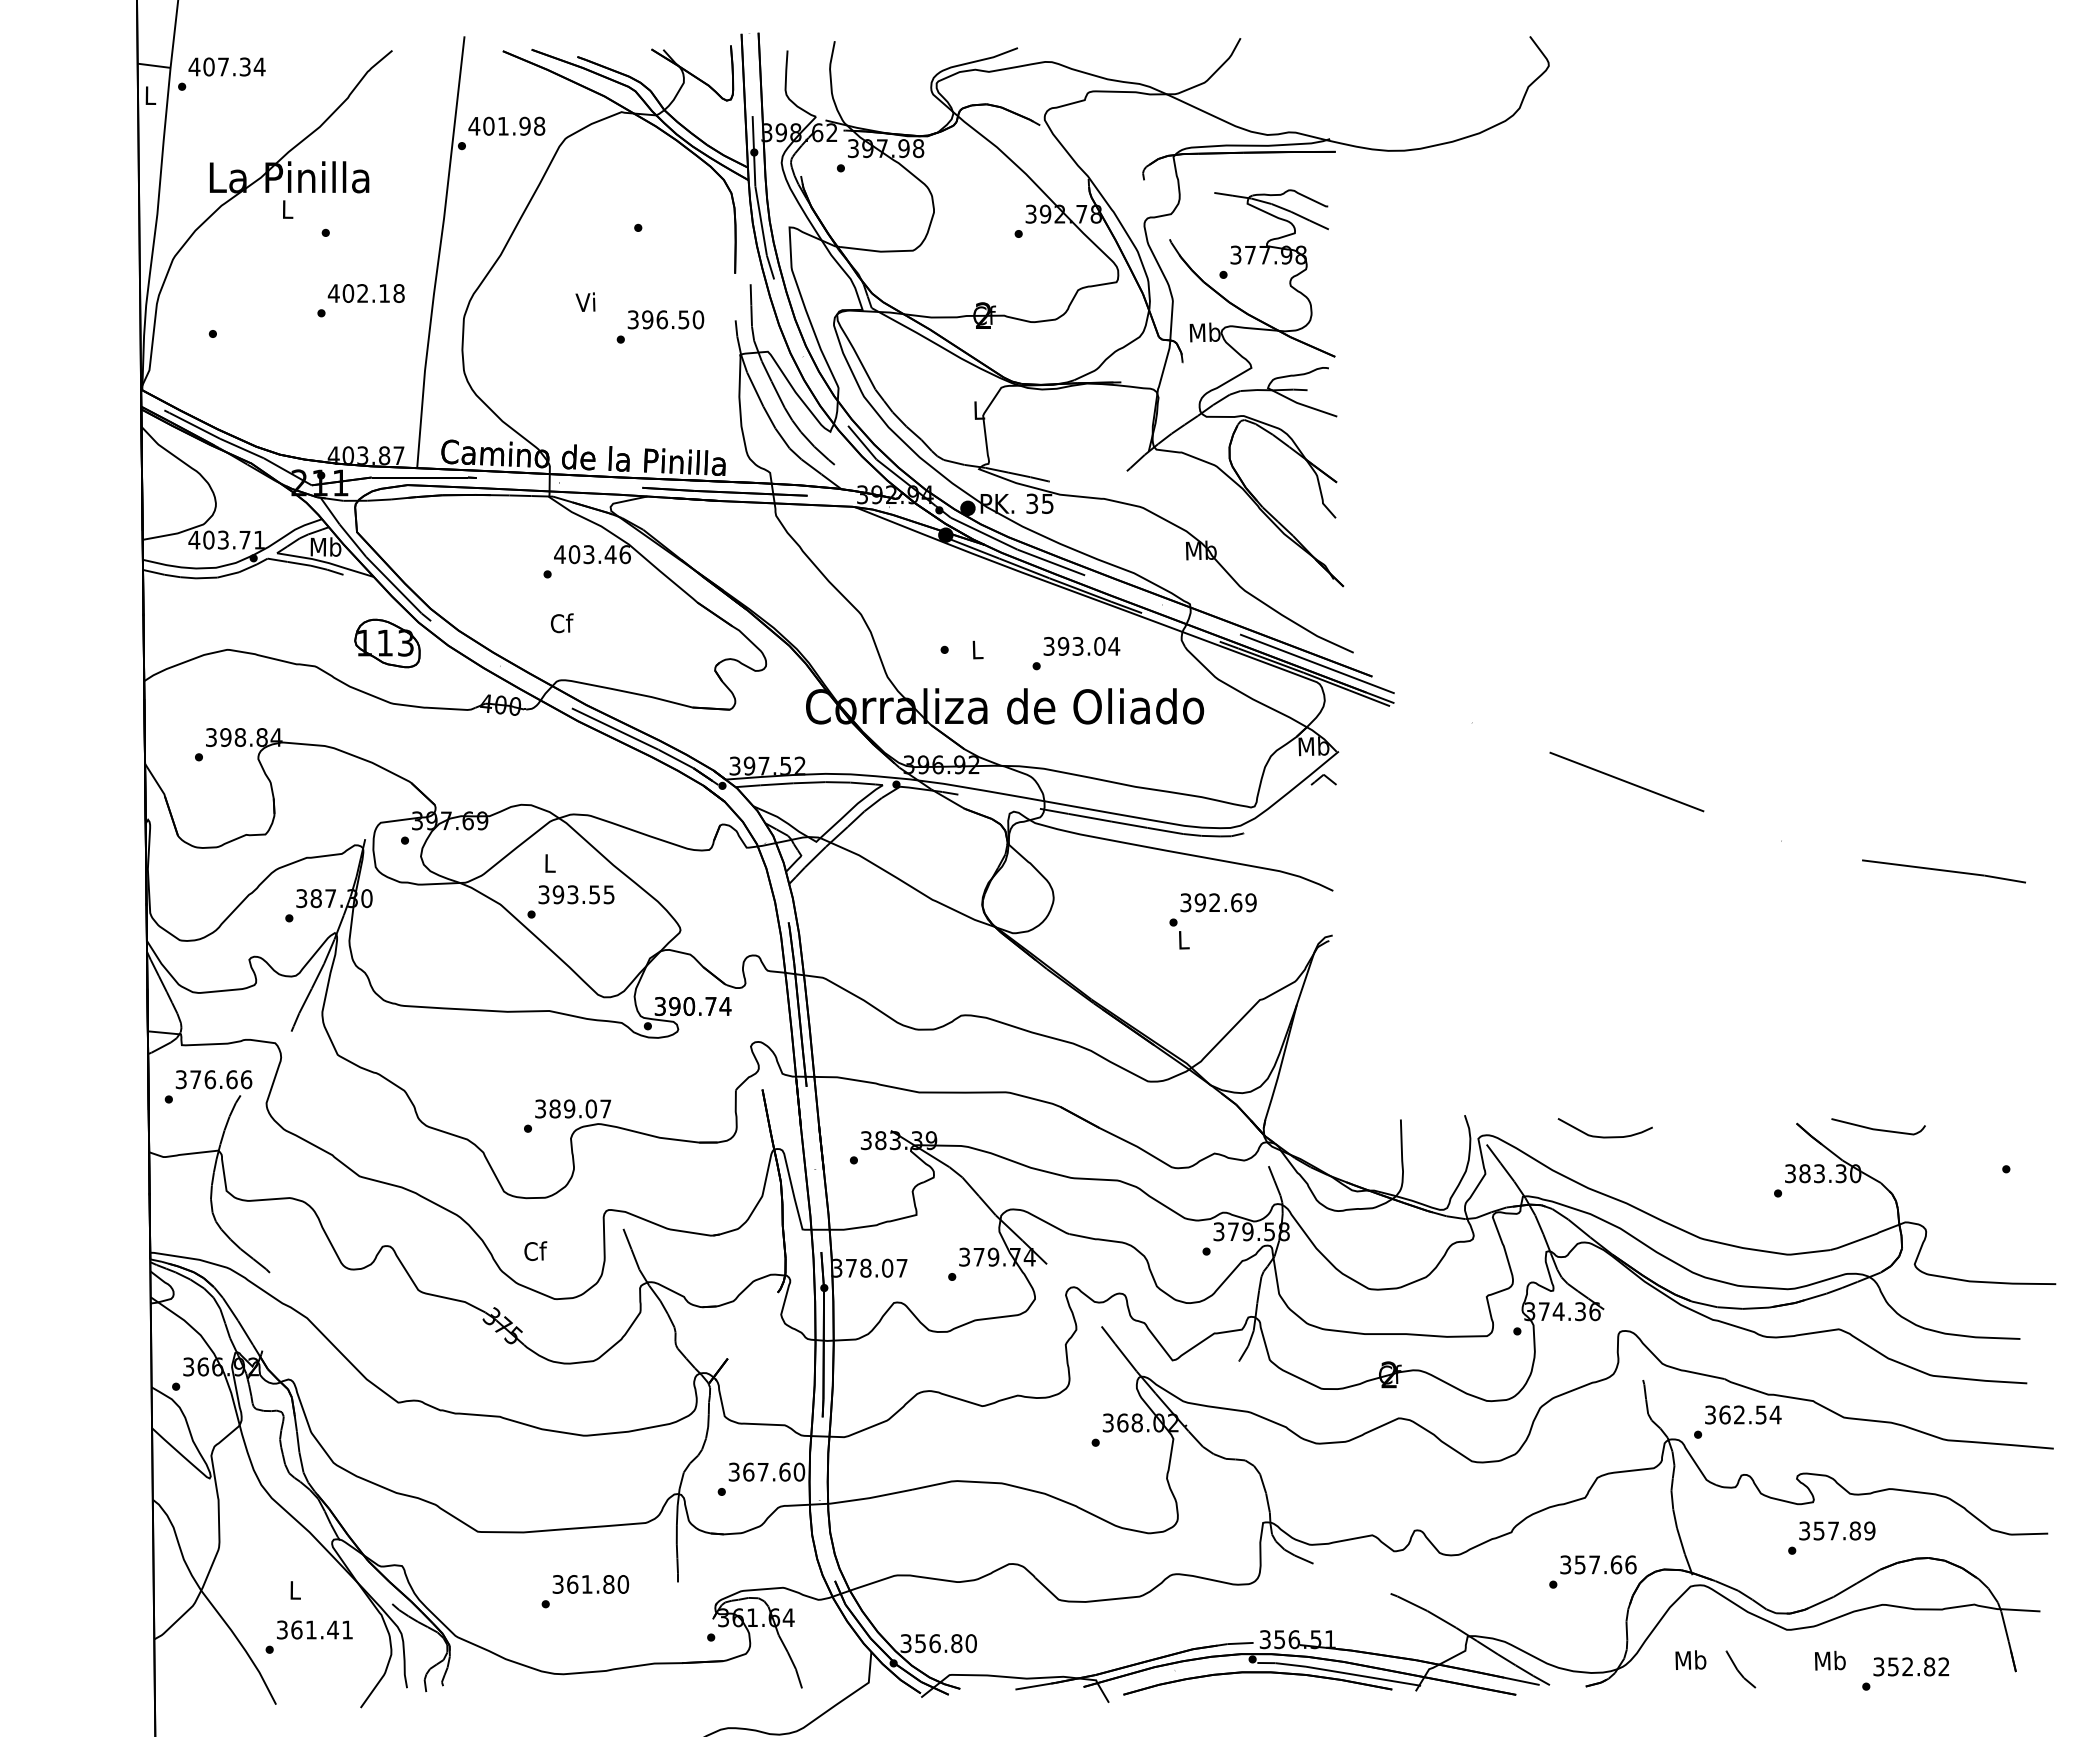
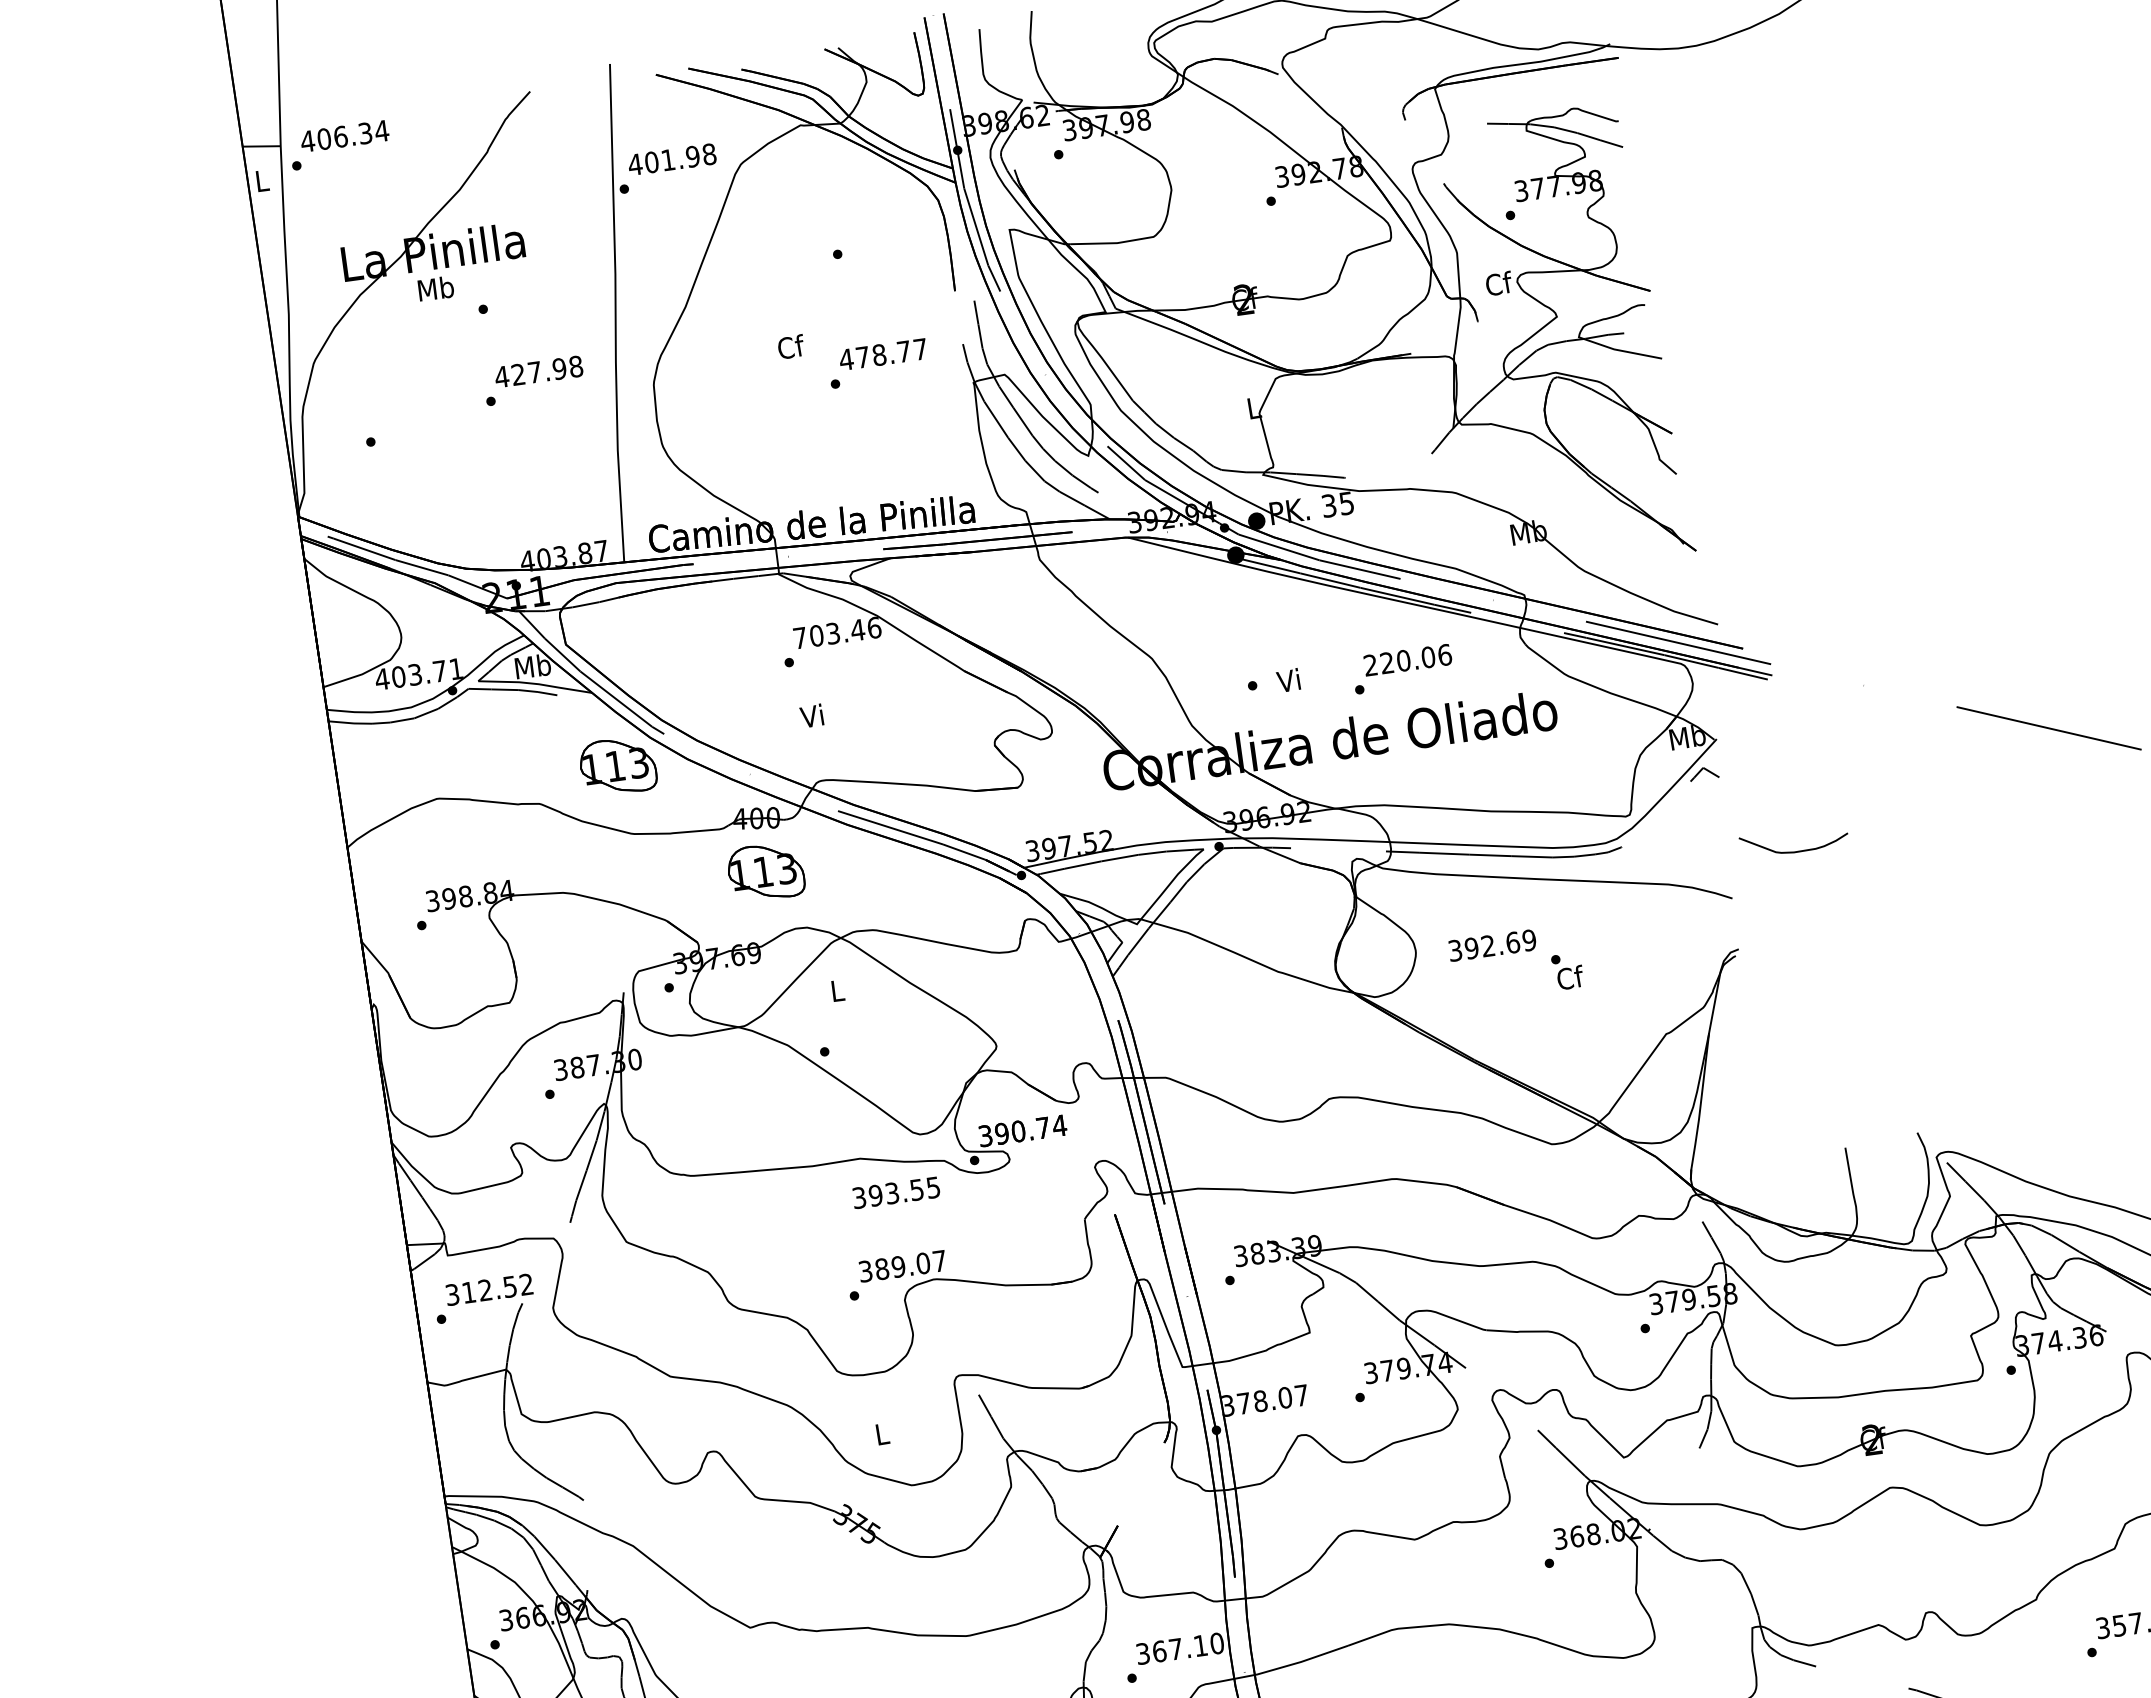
text: (223, 66) -> (340, 136), 407.34 -> 406.34
text: (287, 209) -> (435, 288), L -> Mb
text: (366, 293) -> (539, 371), 402.18 -> 427.98
text: (586, 302) -> (790, 347), Vi -> Cf
text: (665, 319) -> (883, 354), 396.50 -> 478.77
text: (1204, 332) -> (1497, 283), Mb -> Cf
text: (559, 554) -> (799, 638), 403.46 -> 703.46
text: (561, 623) -> (812, 716), Cf -> Vi
text: (1081, 645) -> (1407, 659), 393.04 -> 220.06
text: (976, 649) -> (1288, 680), L -> Vi
part: (502, 752) -> (766, 872), added
text: (576, 894) -> (896, 1192), moved
text: (1218, 902) -> (1492, 945), moved
text: (1183, 939) -> (1569, 977), L -> Cf
text: (221, 1079) -> (498, 1288), 376.66 -> 312.52
curve: (1604, 1136) -> (1794, 851), moved
text: (535, 1251) -> (882, 1434), Cf -> L
text: (784, 1471) -> (1200, 1645), 367.60 -> 367.10

